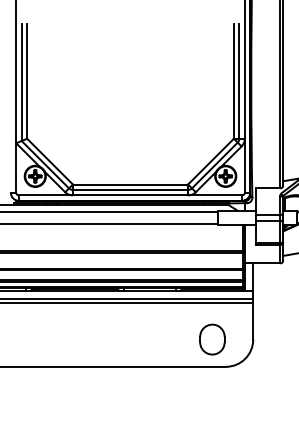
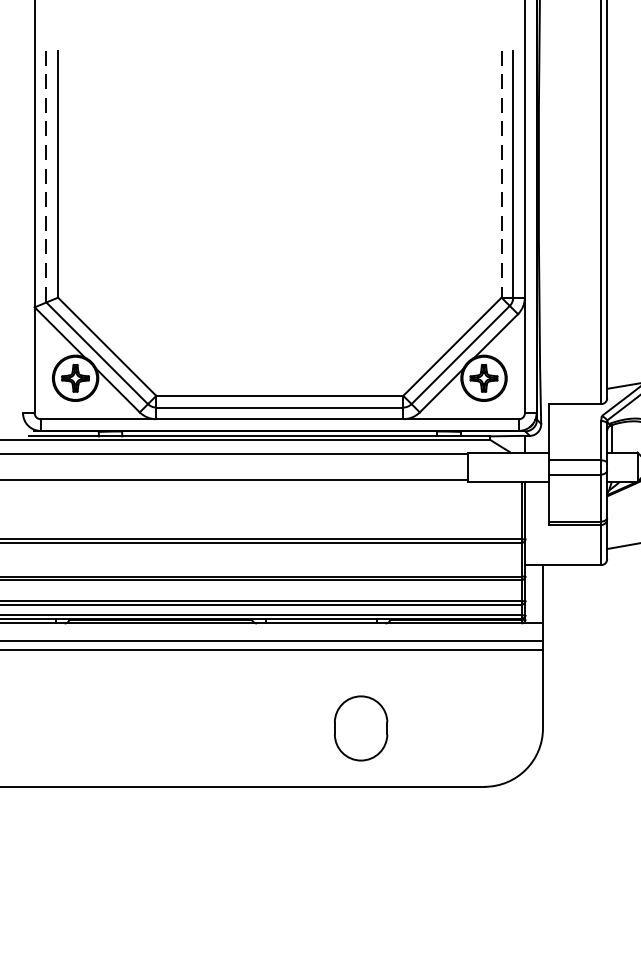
line: (233, 81) -> (500, 174), solid -> dashed
line: (21, 82) -> (45, 177), solid -> dashed
part: (212, 339) -> (361, 728), moved

